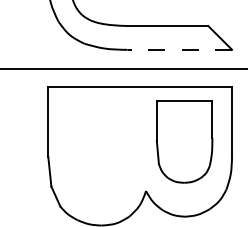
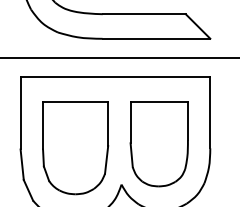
line: (179, 49) -> (156, 38), dashed -> solid
part: (184, 141) -> (159, 143), moved
part: (101, 155) -> (75, 147), added

